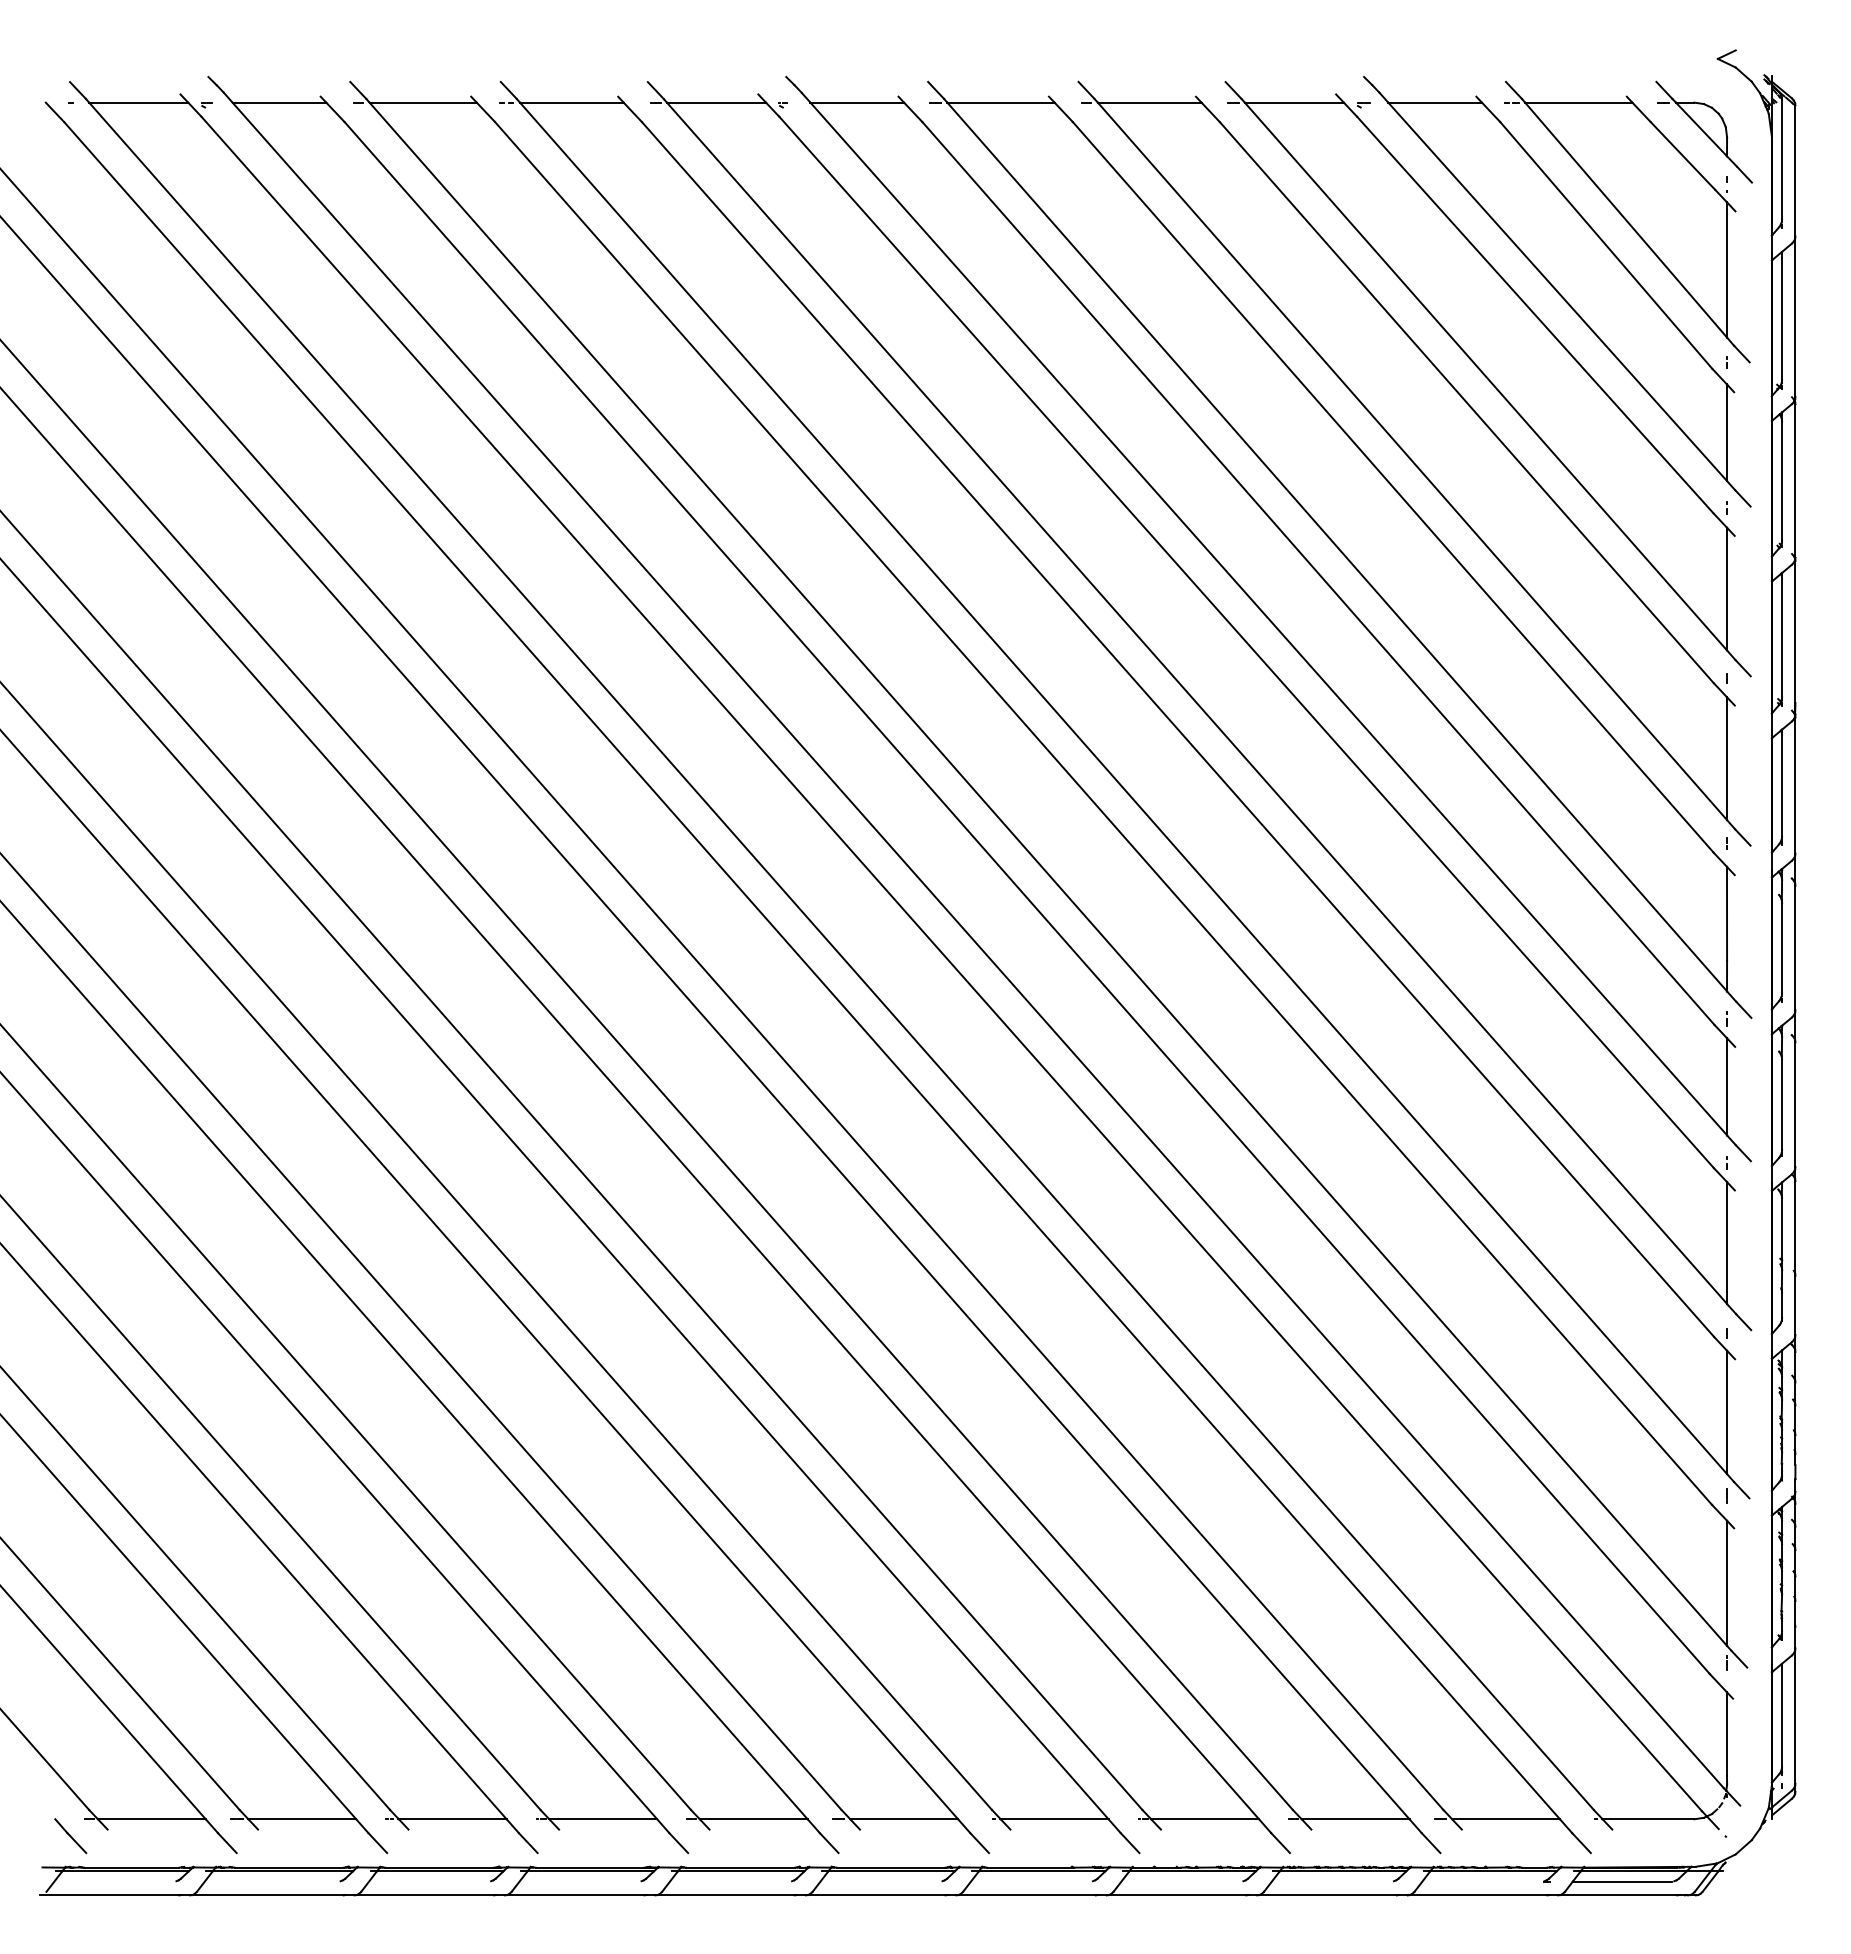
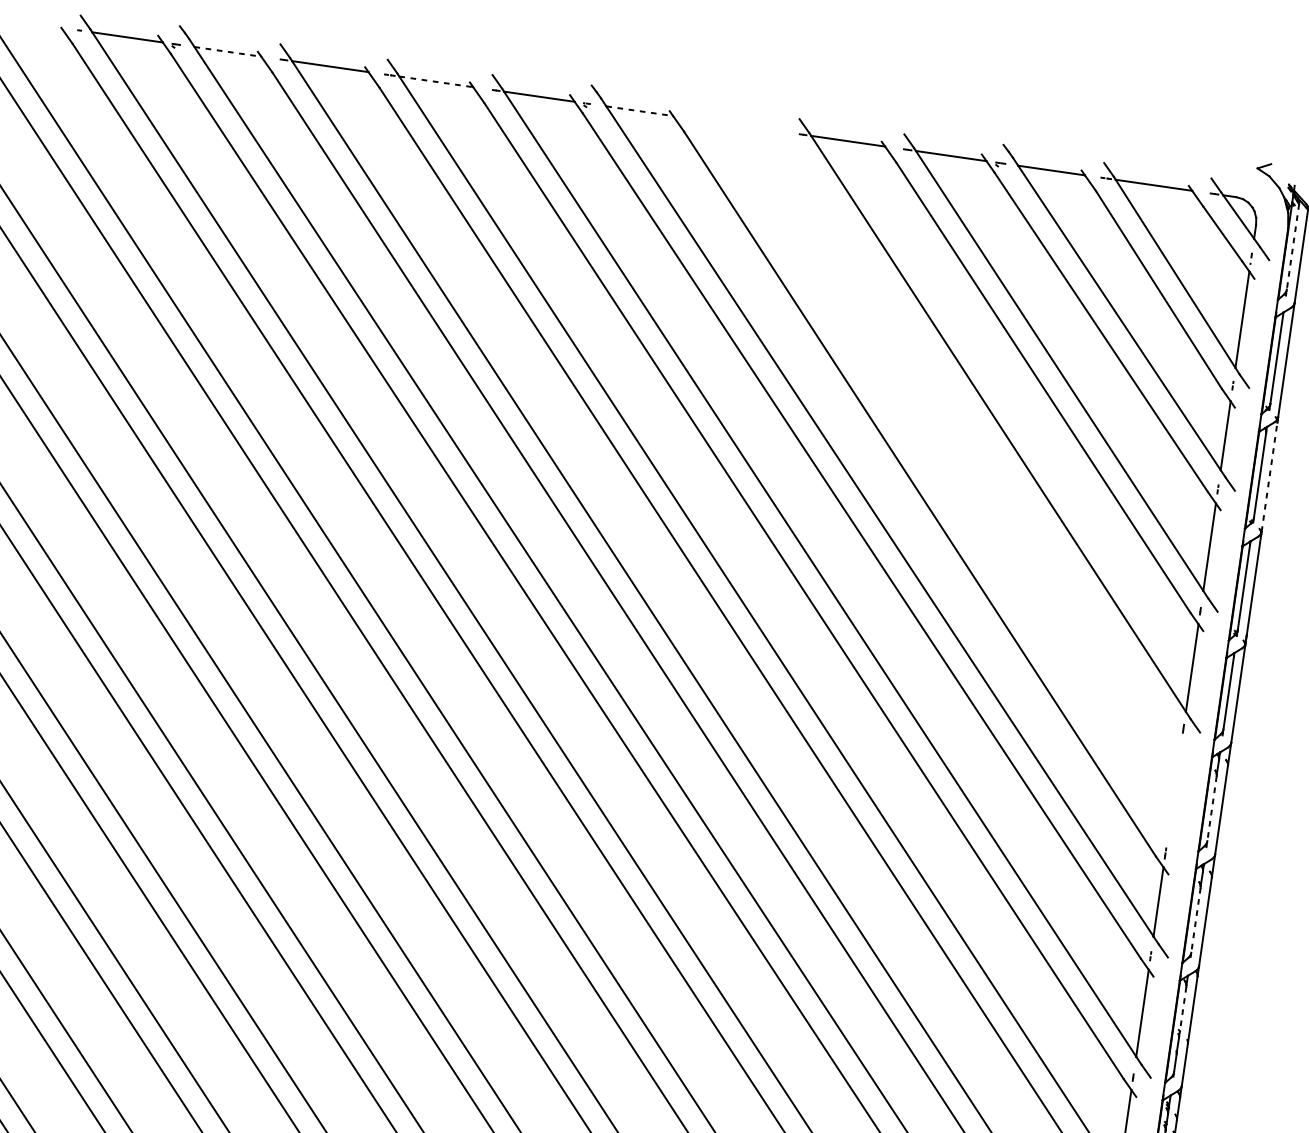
line: (279, 102) -> (227, 51), solid -> dashed
line: (571, 102) -> (436, 81), solid -> dashed
line: (857, 102) -> (639, 111), solid -> dashed
line: (1782, 159) -> (1293, 246), solid -> dashed
line: (1795, 480) -> (1269, 476), solid -> dashed
part: (1339, 549) -> (937, 479), removed
line: (1782, 948) -> (1212, 809), solid -> dashed
line: (1782, 1105) -> (1196, 920), solid -> dashed
line: (1782, 1229) -> (1183, 1009), solid -> dashed

